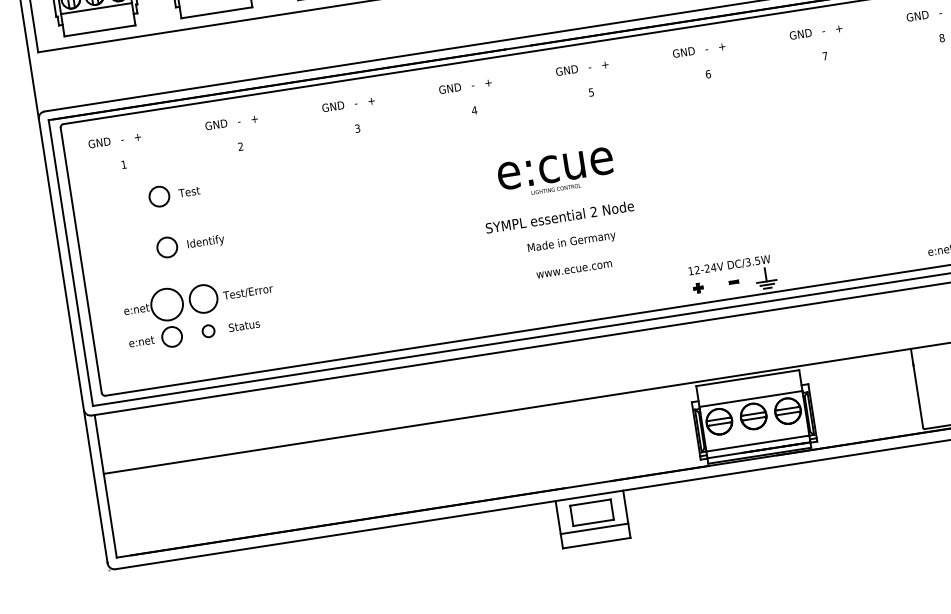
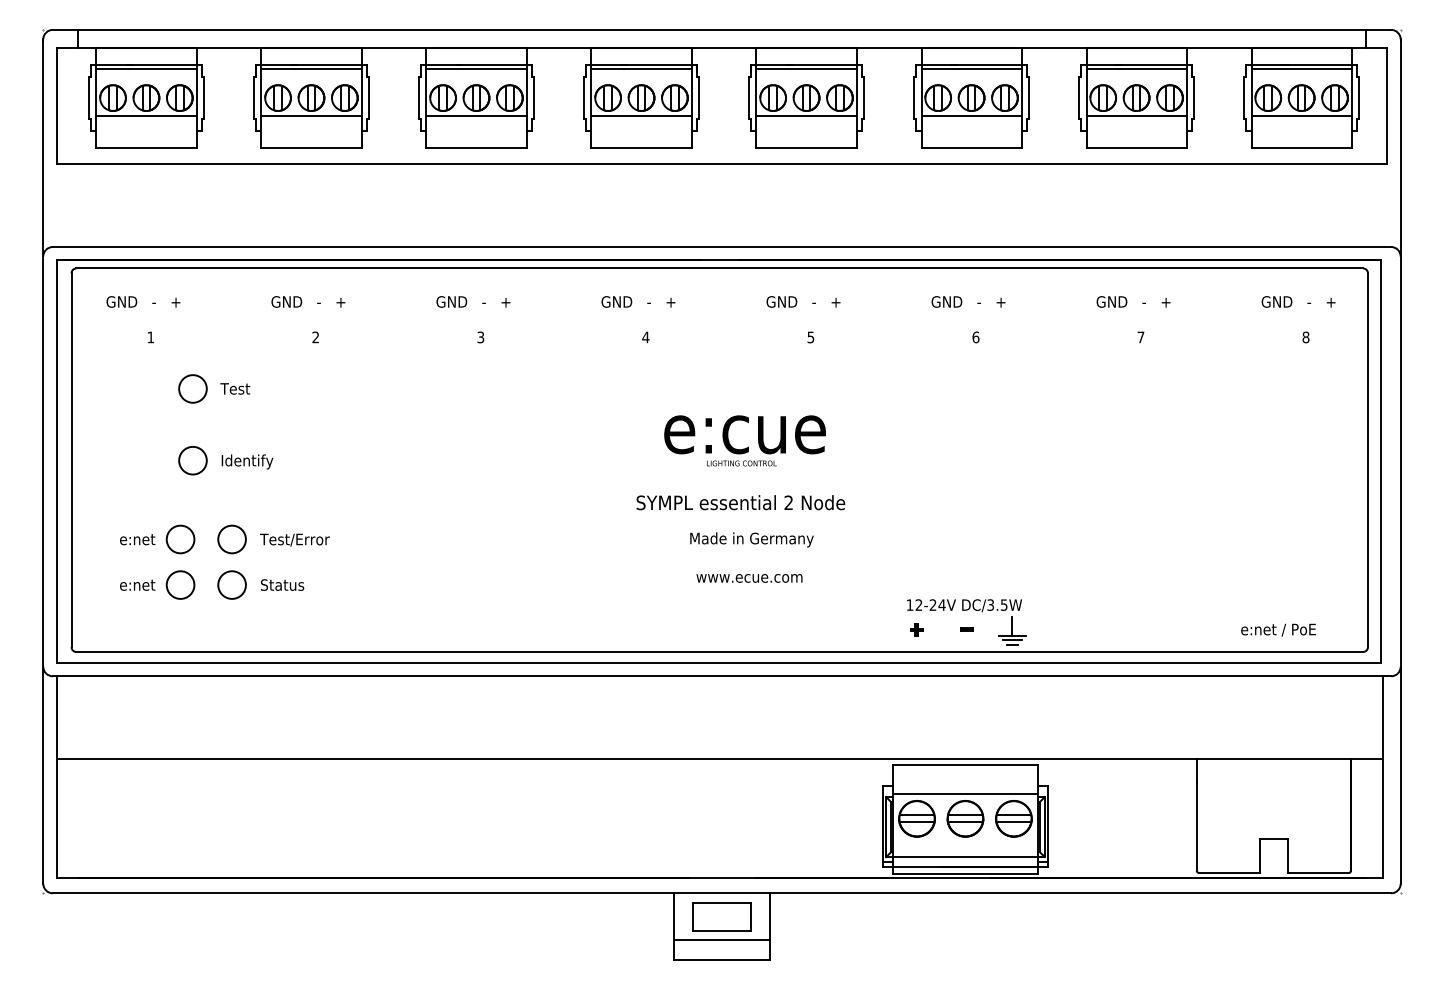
circle: (203, 299) -> (231, 539), size x0.71
circle: (167, 304) -> (180, 539), size x0.62
circle: (208, 330) -> (231, 584), size x1.67

